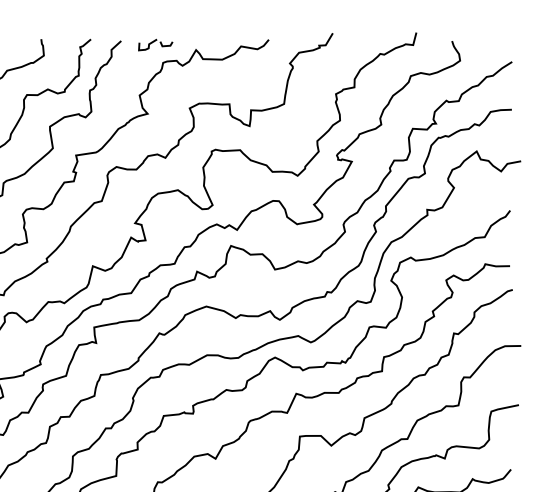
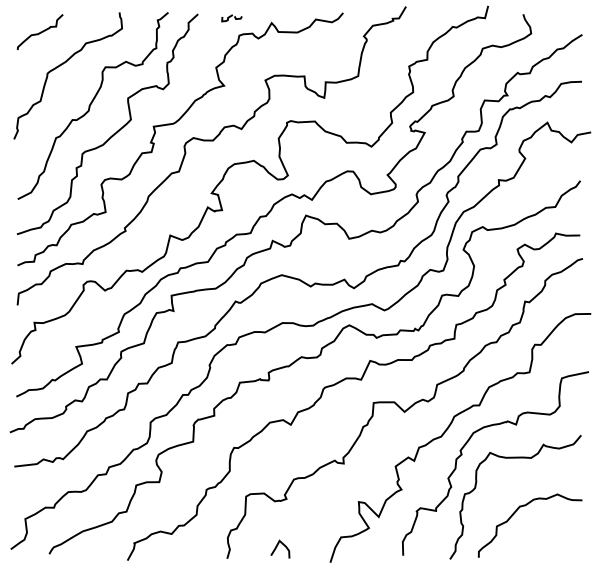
part: (155, 45) -> (231, 18), size x0.6

